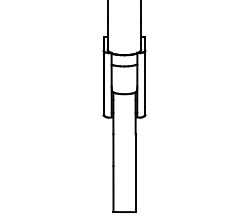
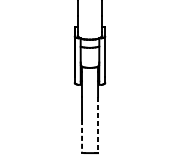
line: (135, 173) -> (97, 125), solid -> dashed
line: (113, 189) -> (82, 136), solid -> dashed

